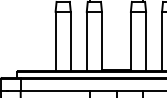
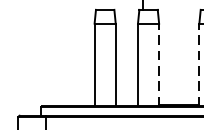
line: (101, 41) -> (158, 64), solid -> dashed
line: (130, 41) -> (198, 64), solid -> dashed

